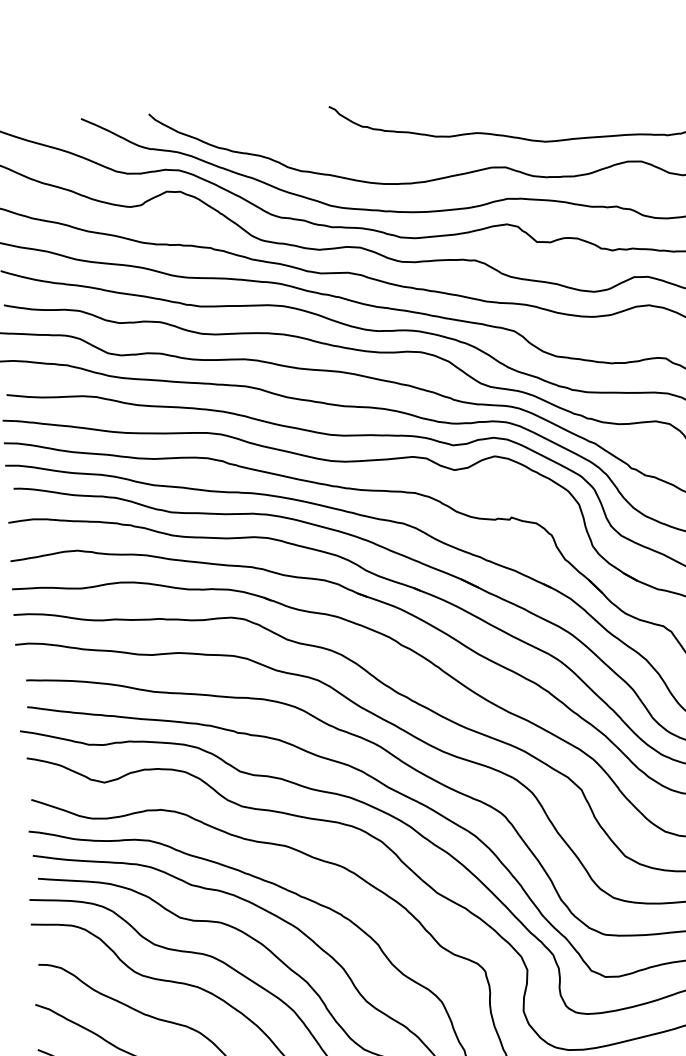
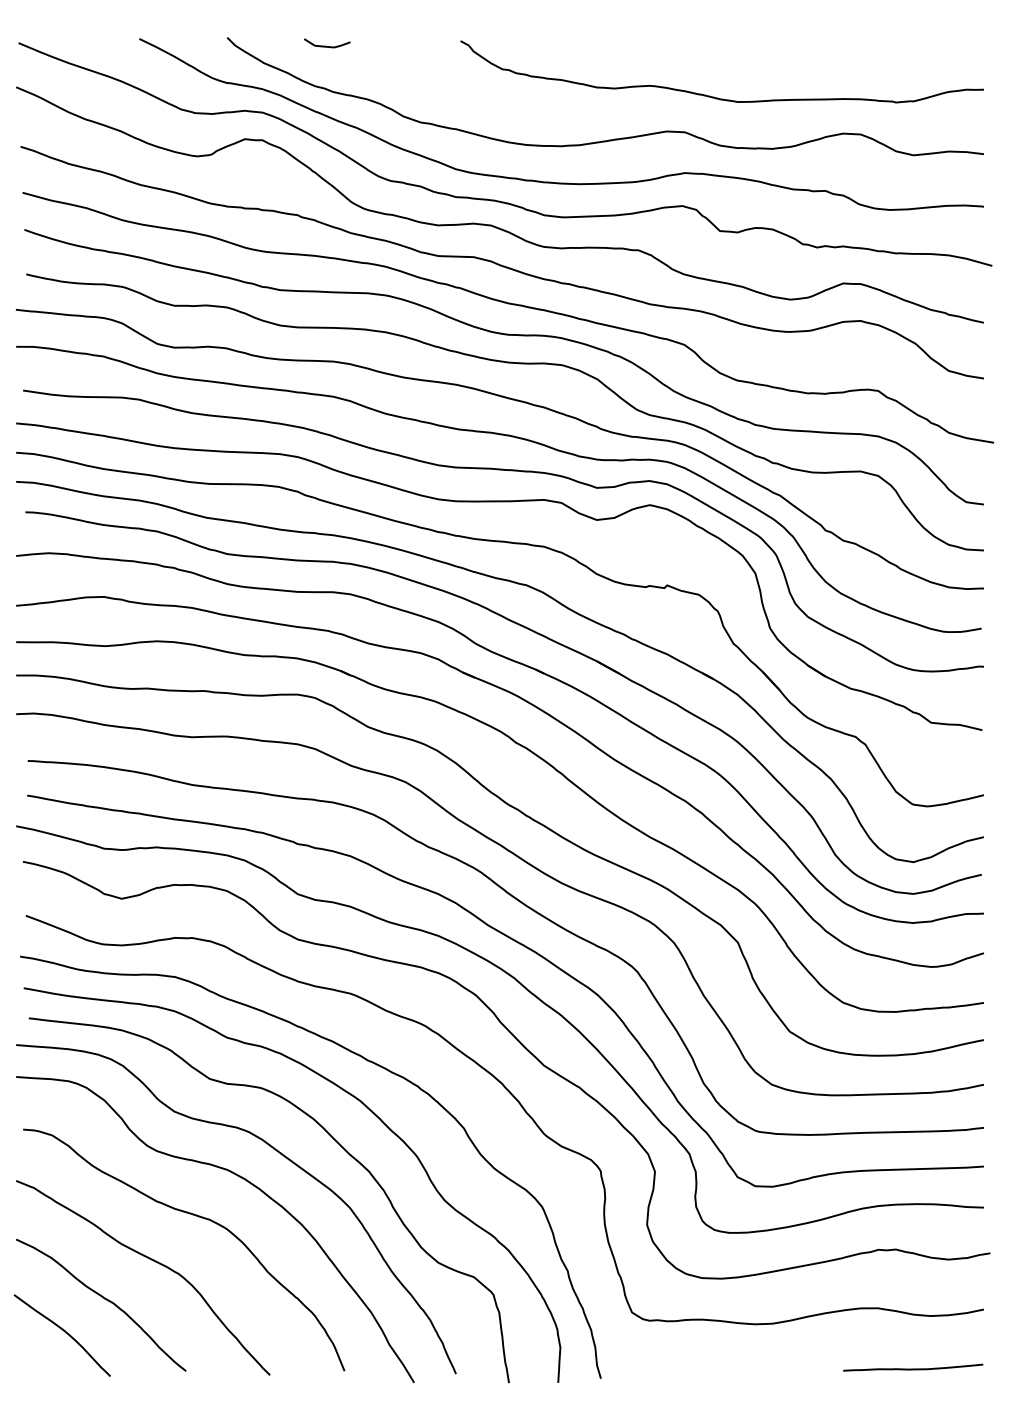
curve: (225, 115) -> (326, 45), added

